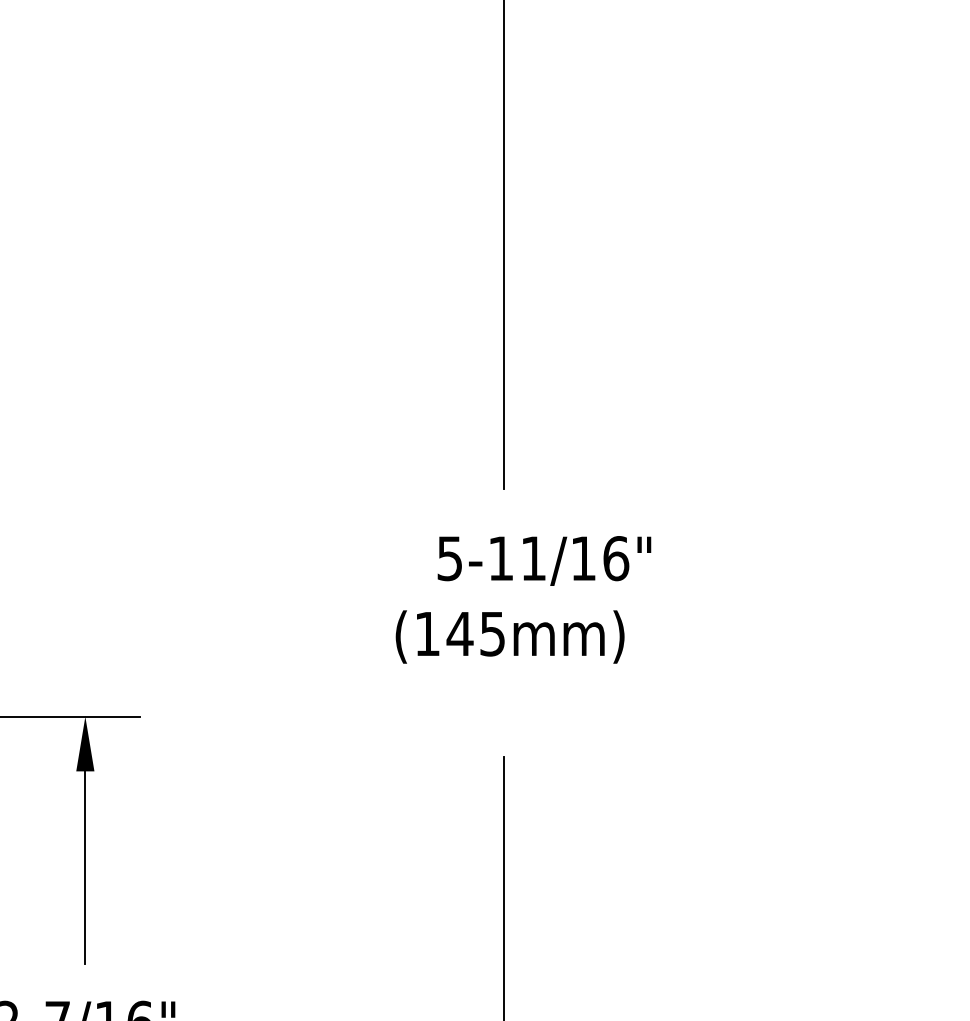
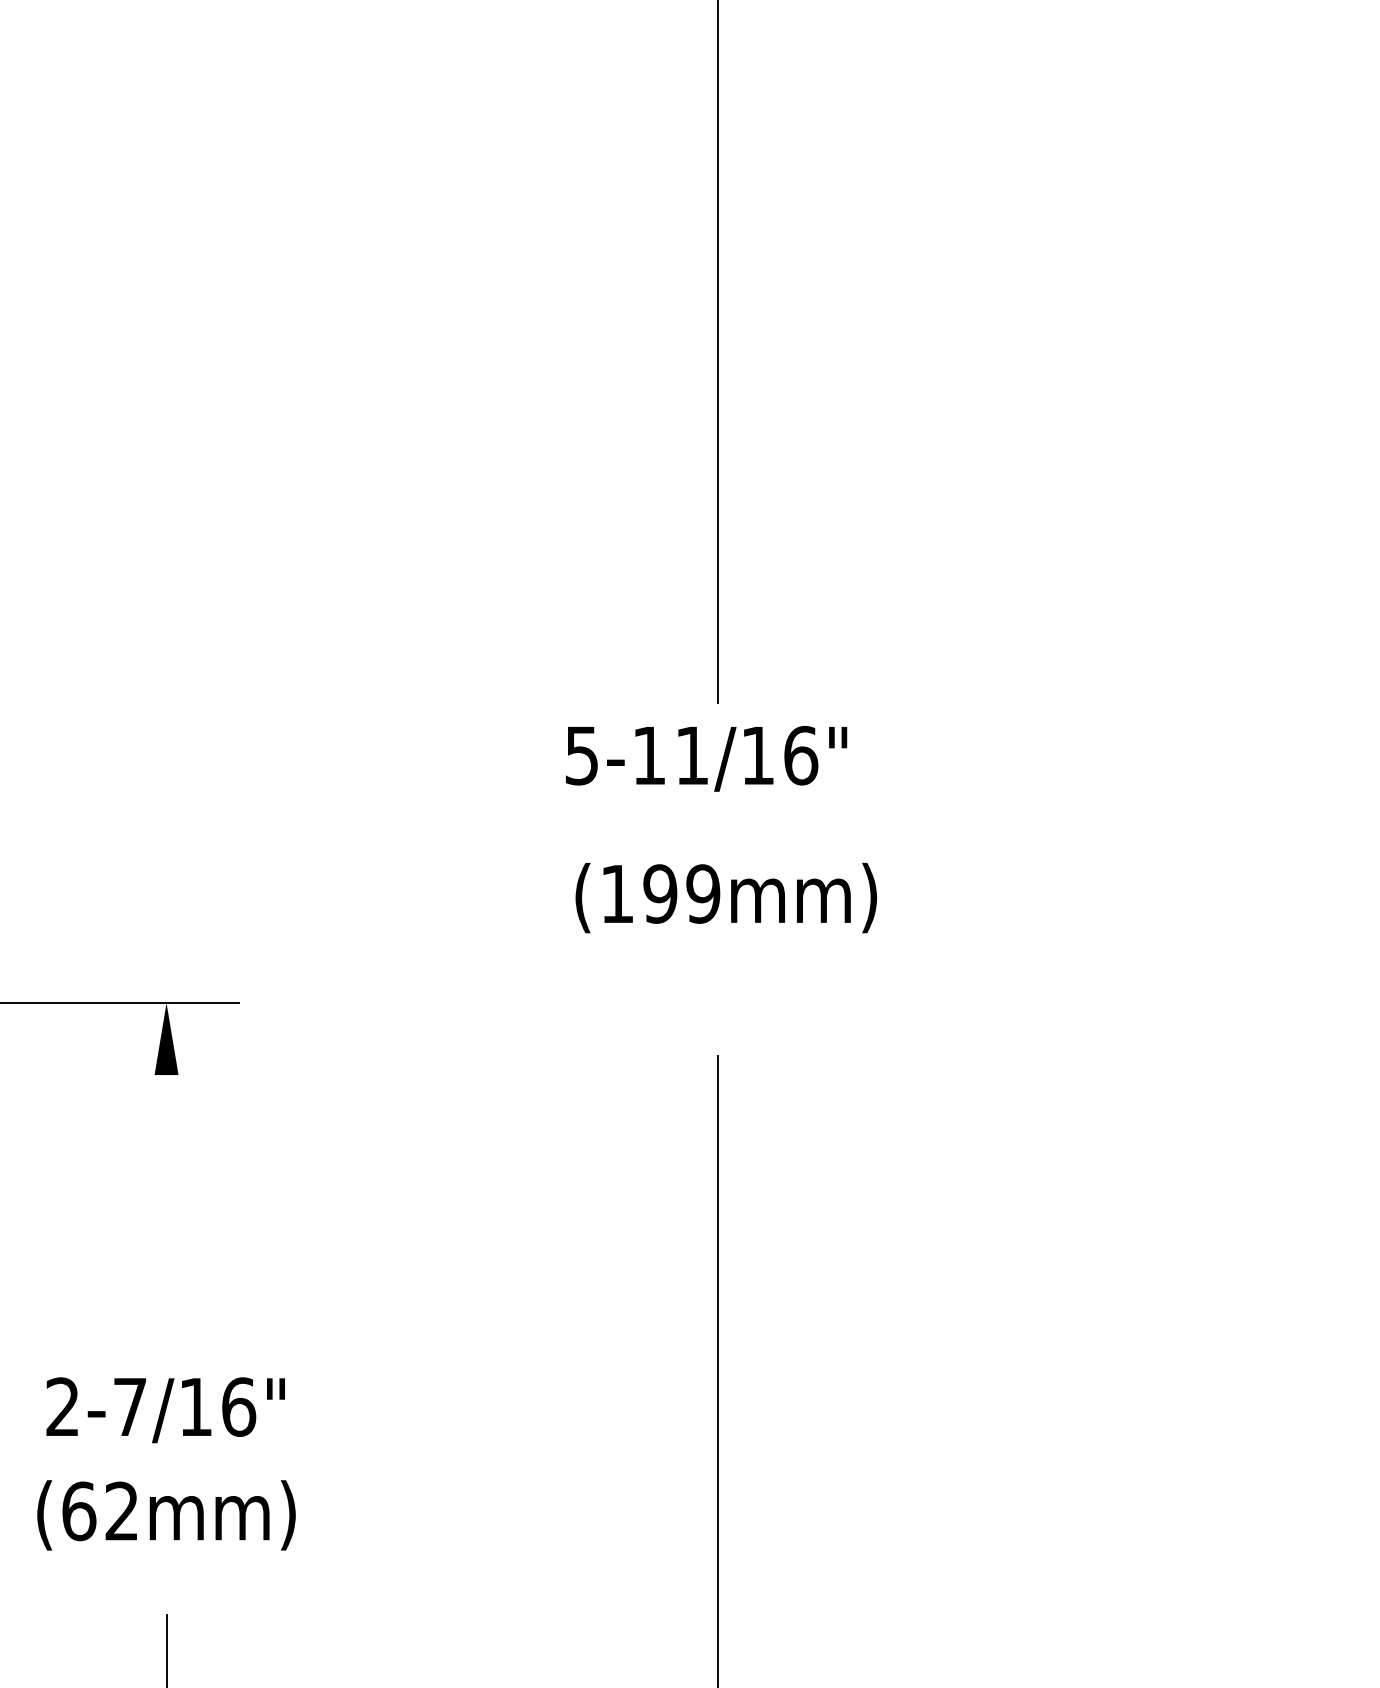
text: (544, 560) -> (706, 758), moved
text: (476, 633) -> (681, 893), (145mm) -> (199mm)
line: (85, 868) -> (166, 1202), removed

